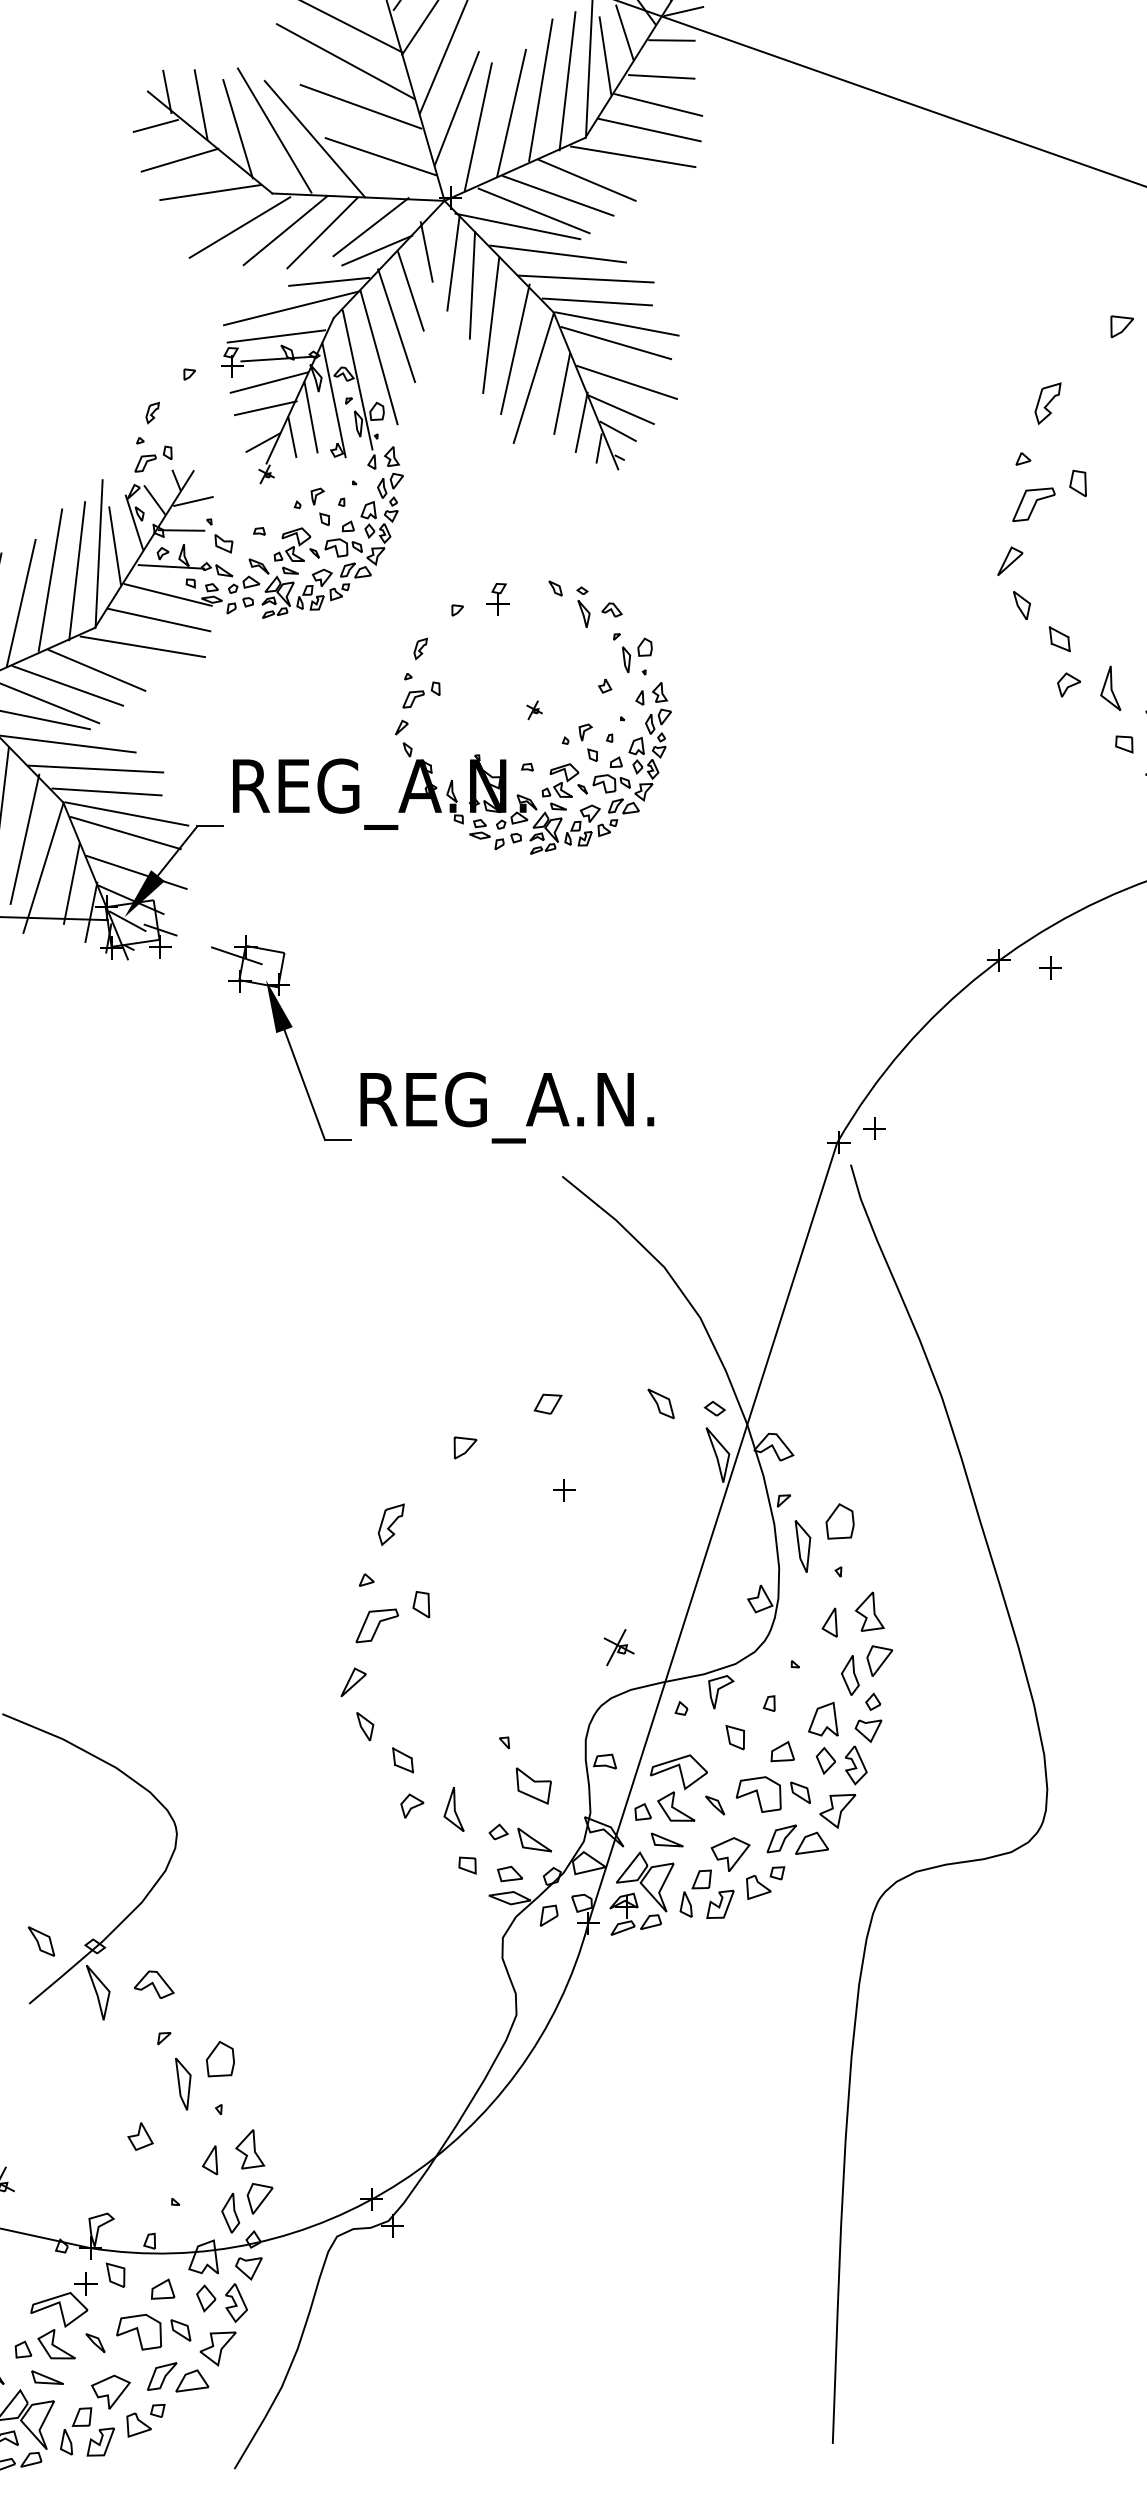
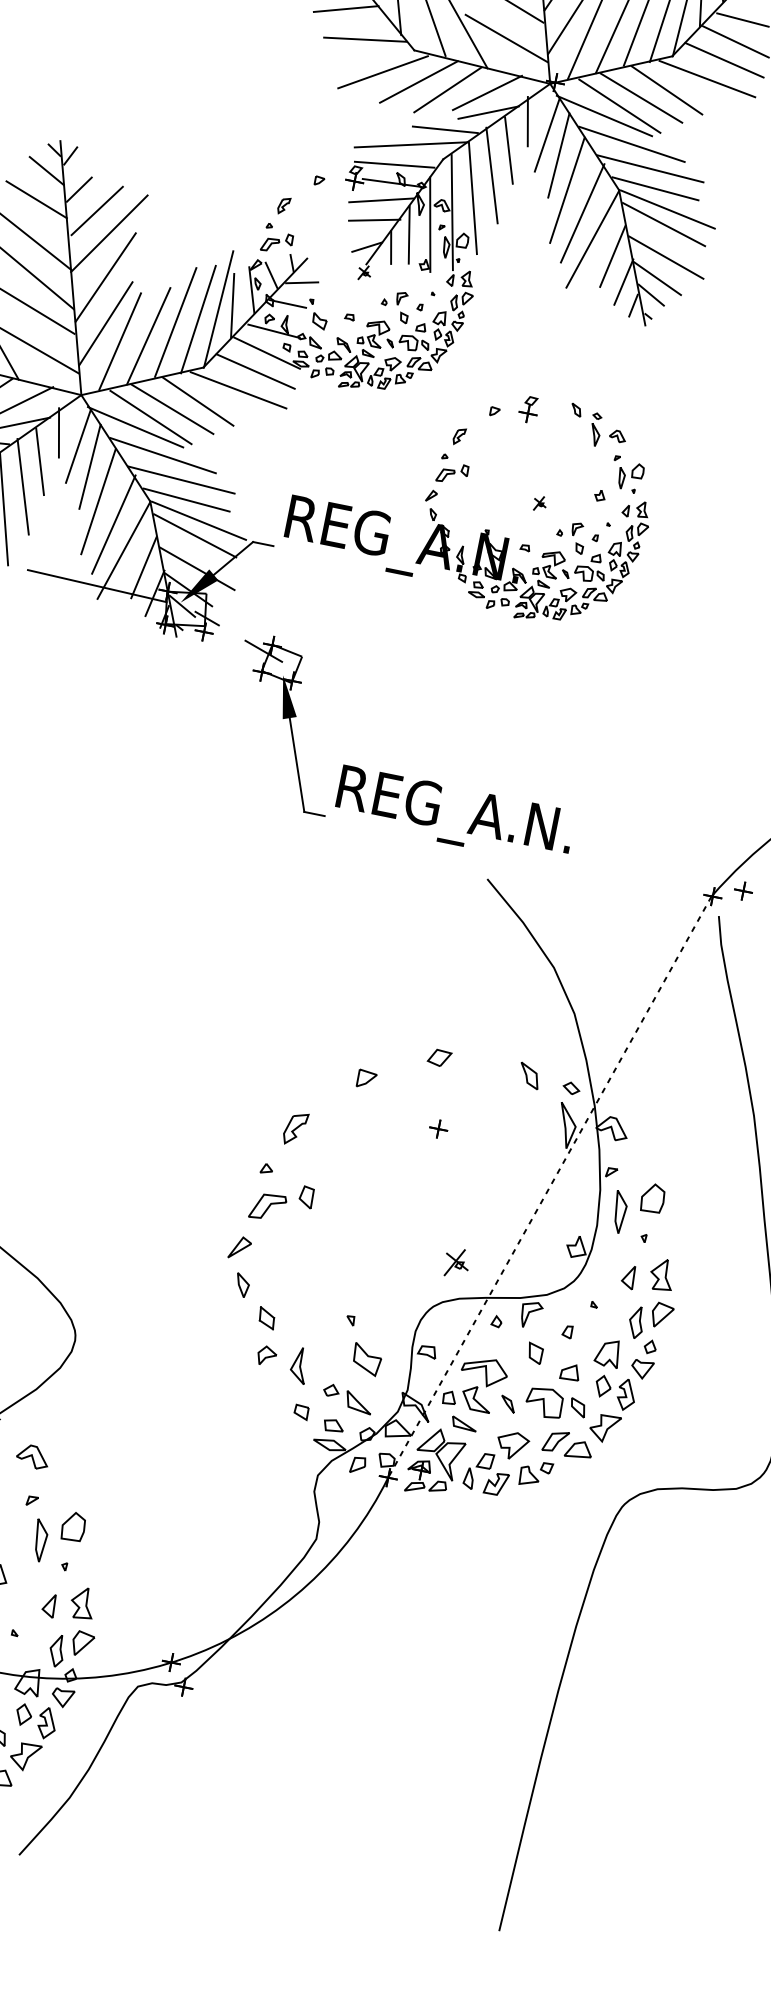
line: (712, 1533) -> (549, 1187), solid -> dashed

